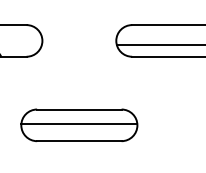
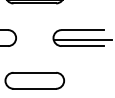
line: (78, 124) -> (34, 80), removed

